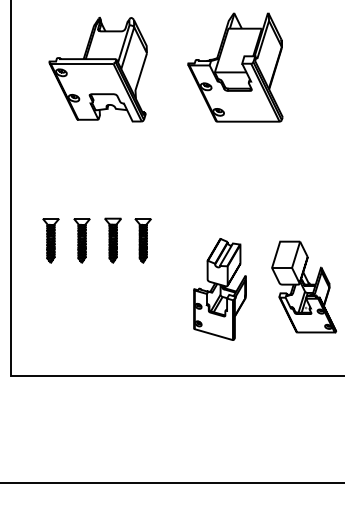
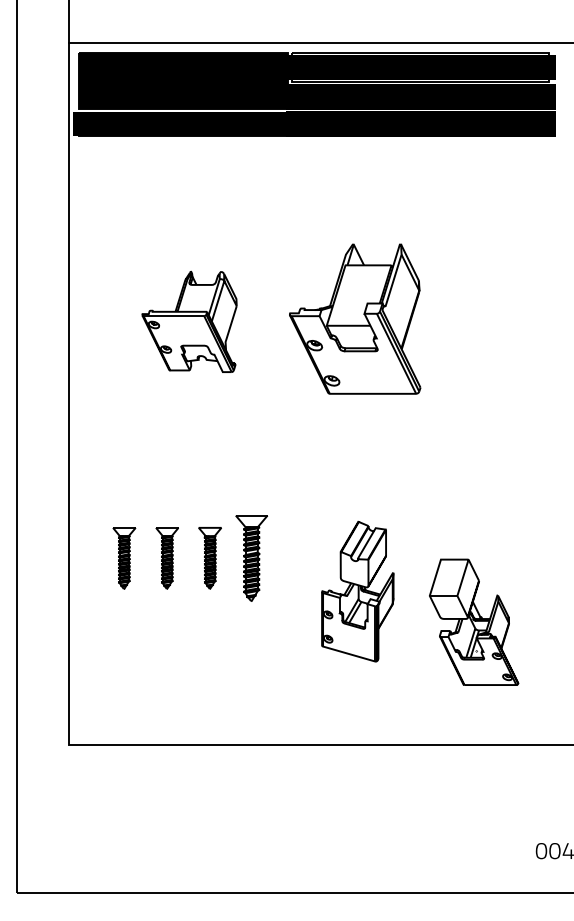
part: (235, 67) -> (355, 318), moved
part: (98, 69) -> (189, 321), size x0.7
part: (143, 240) -> (251, 558), size x1.4
part: (219, 289) -> (357, 591), moved

